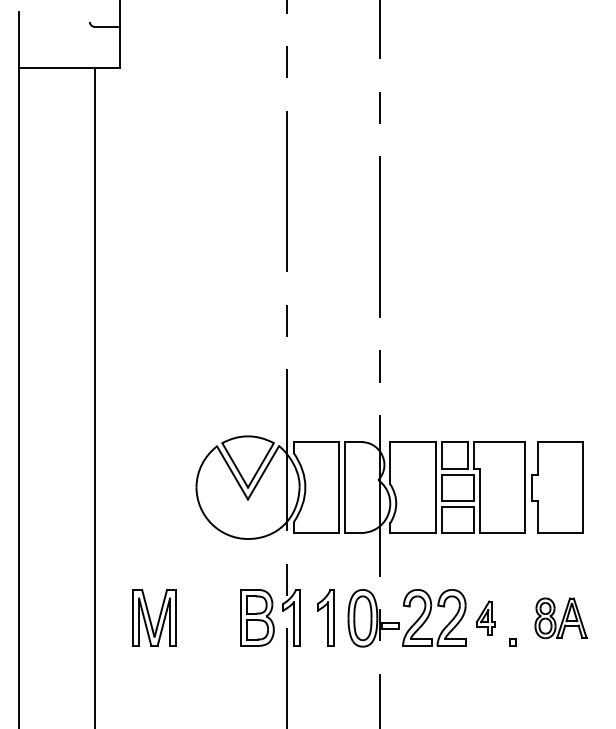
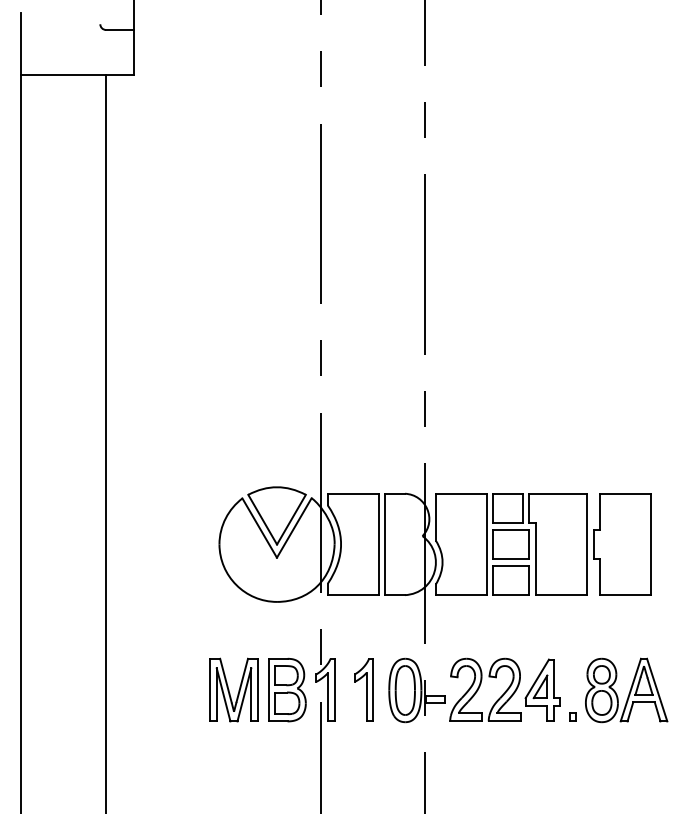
part: (154, 617) -> (233, 689), moved
part: (485, 617) -> (542, 689), size x1.67
part: (560, 618) -> (626, 690), size x1.43

